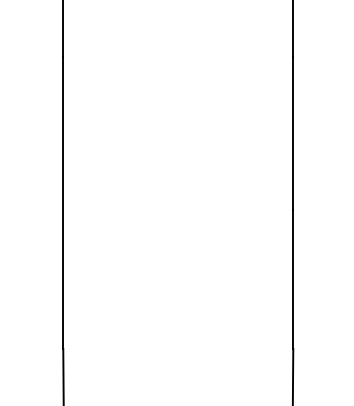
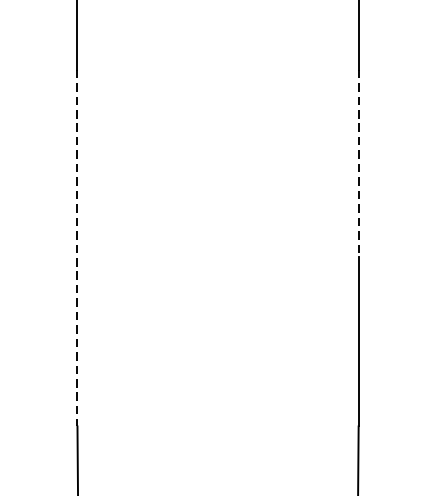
line: (293, 134) -> (358, 164), solid -> dashed
line: (63, 203) -> (77, 248), solid -> dashed

